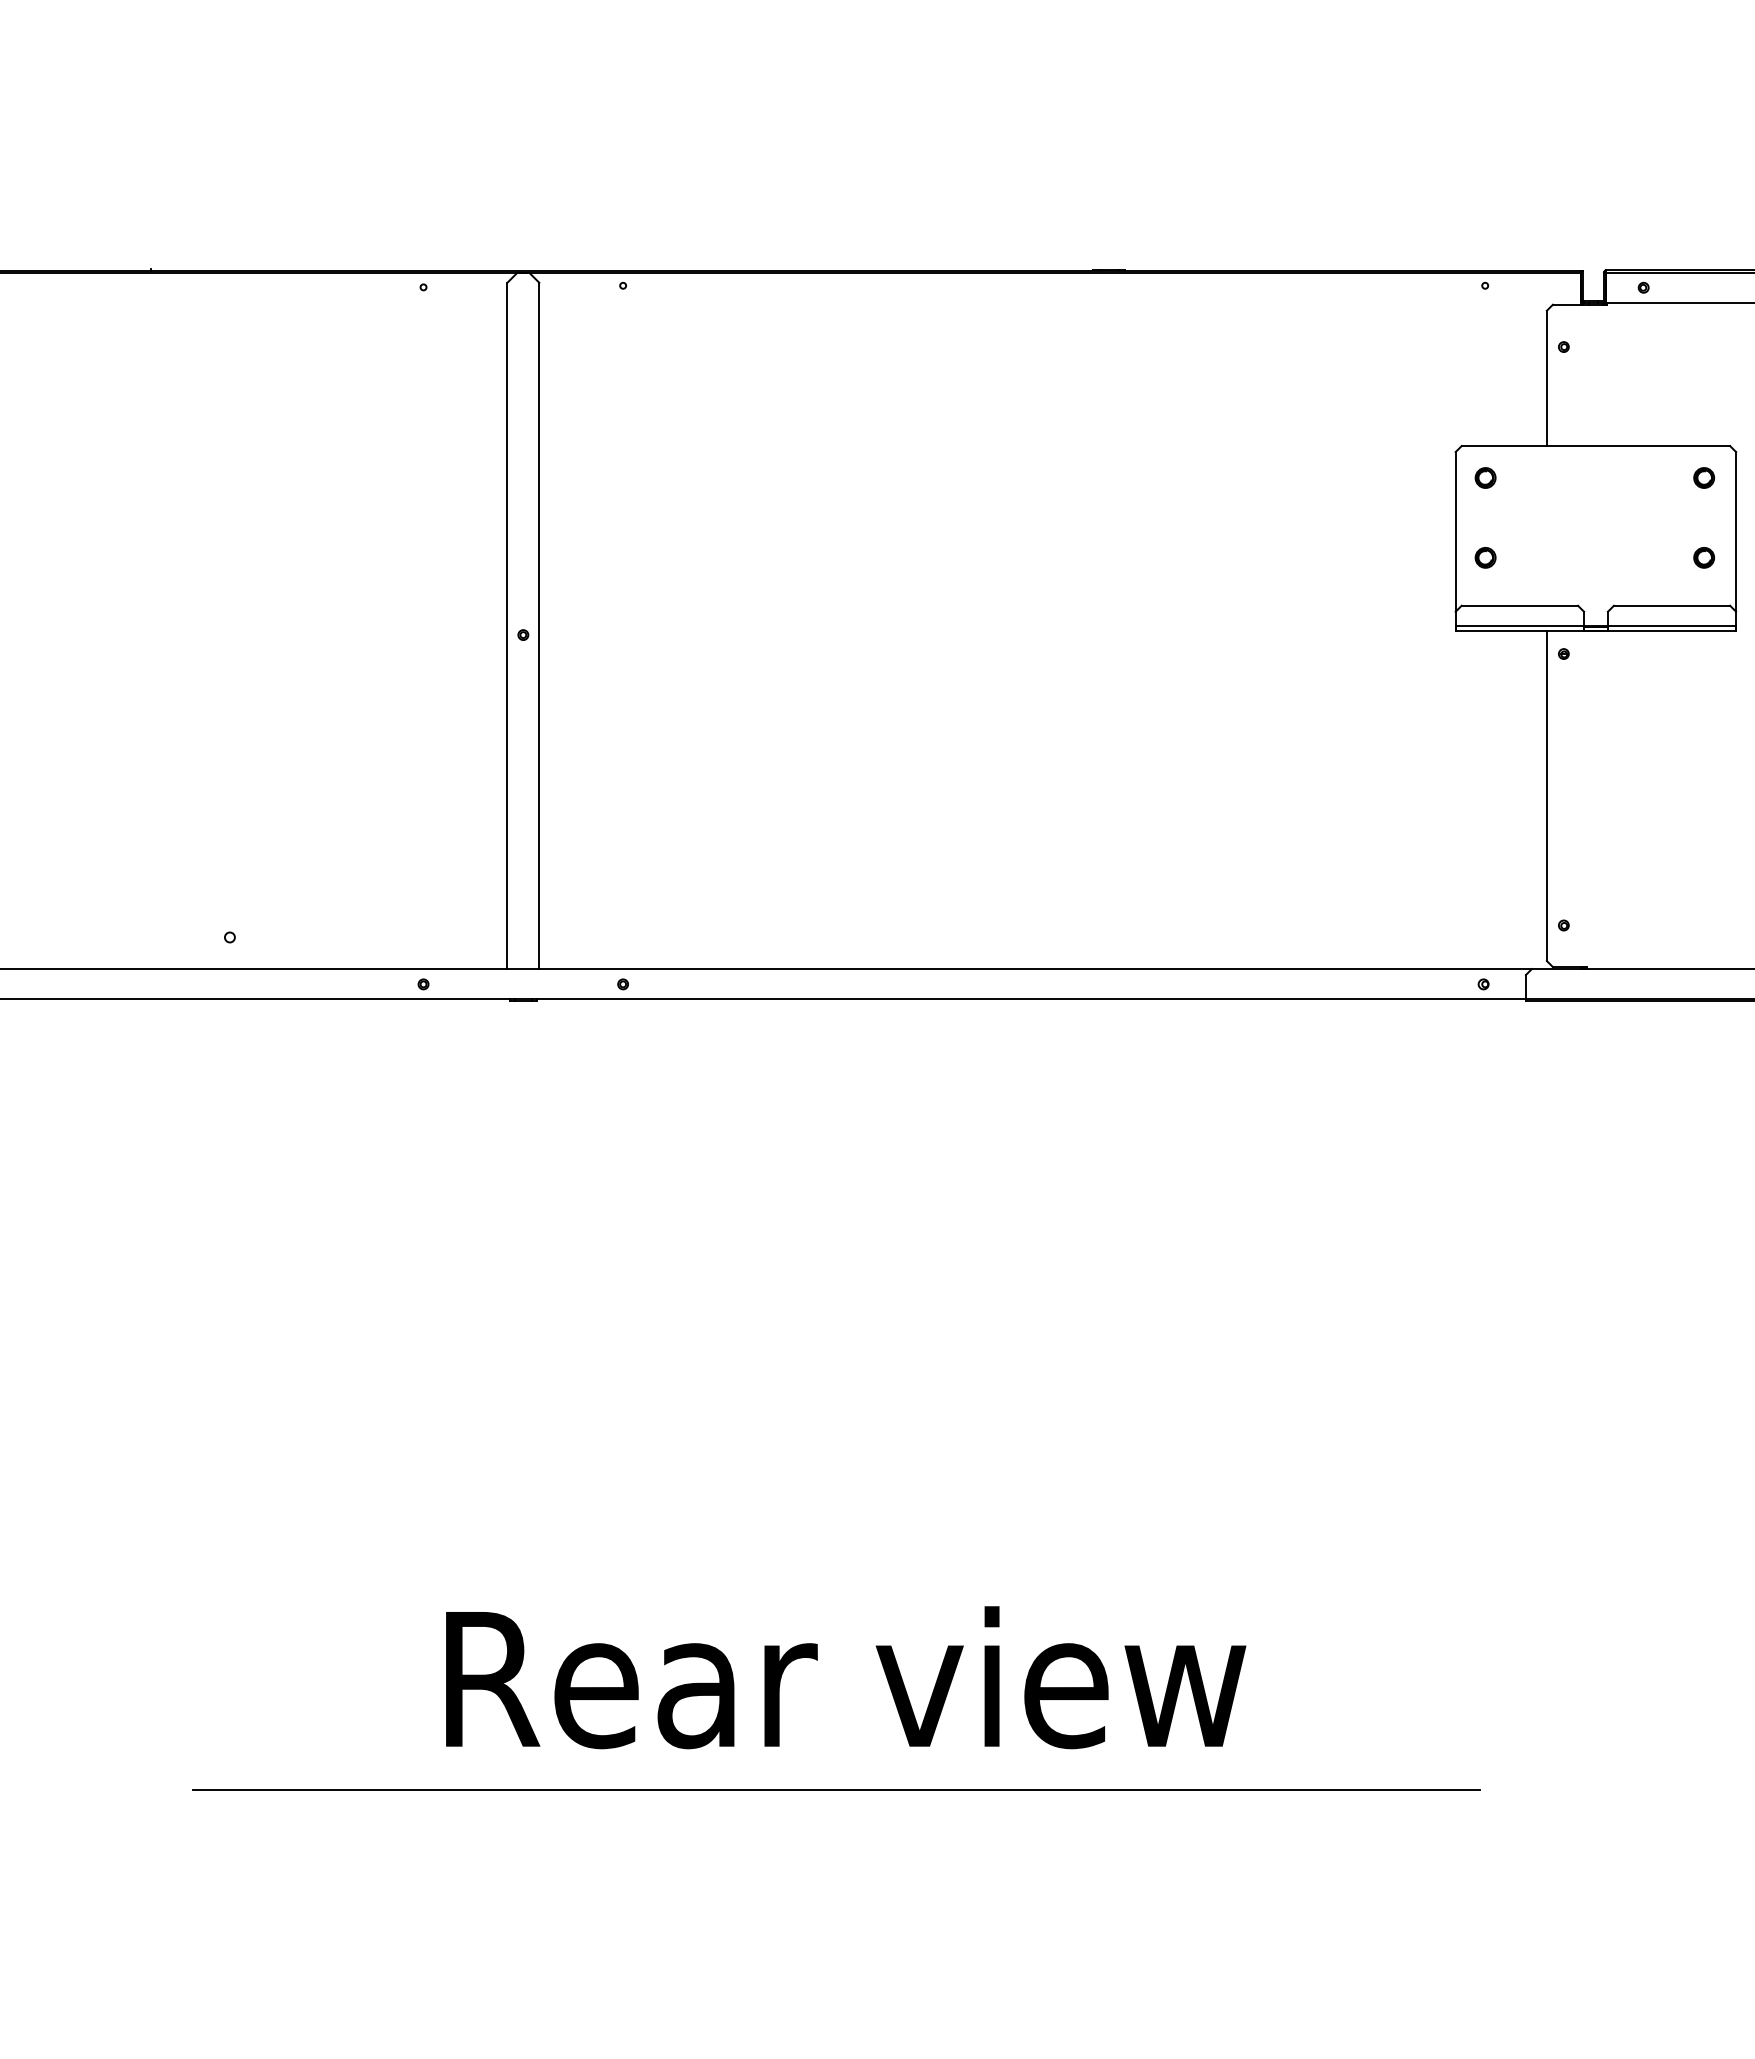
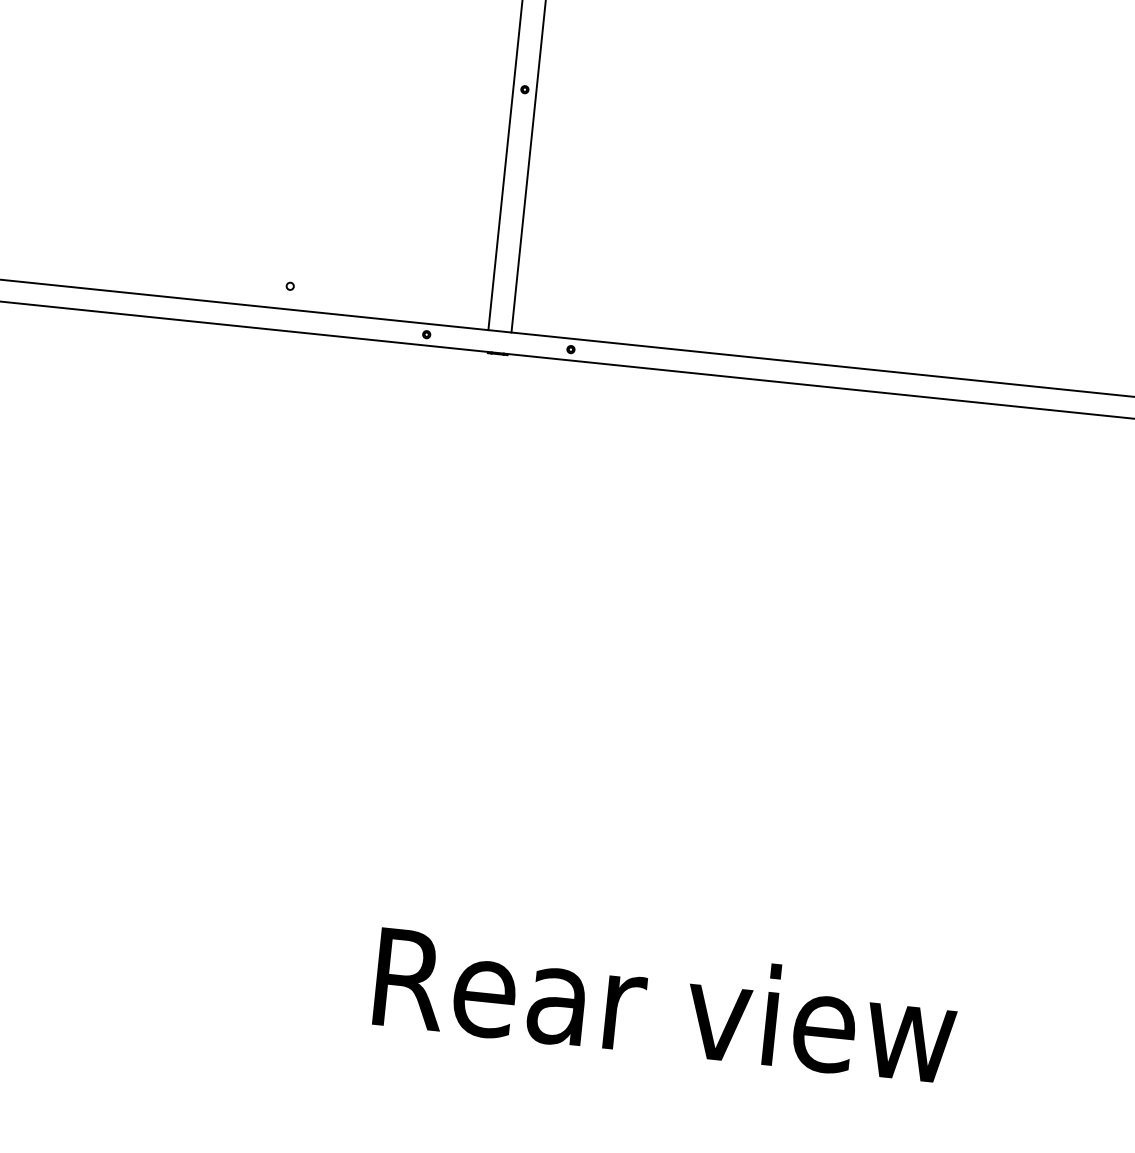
text: (846, 1677) -> (666, 1004), moved
line: (836, 1789) -> (665, 947), removed

